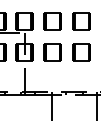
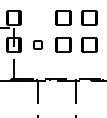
part: (52, 20) -> (37, 17), removed
part: (52, 51) -> (37, 44), size x0.6

